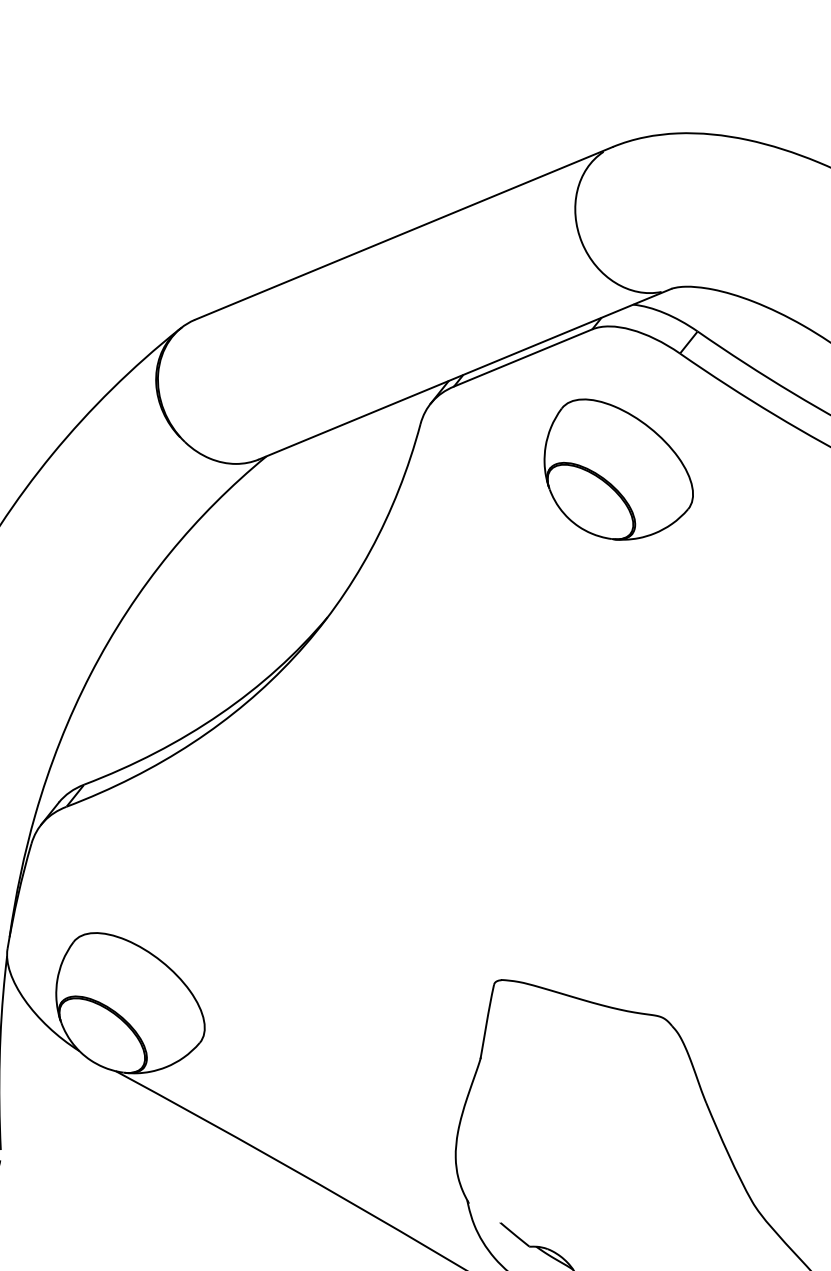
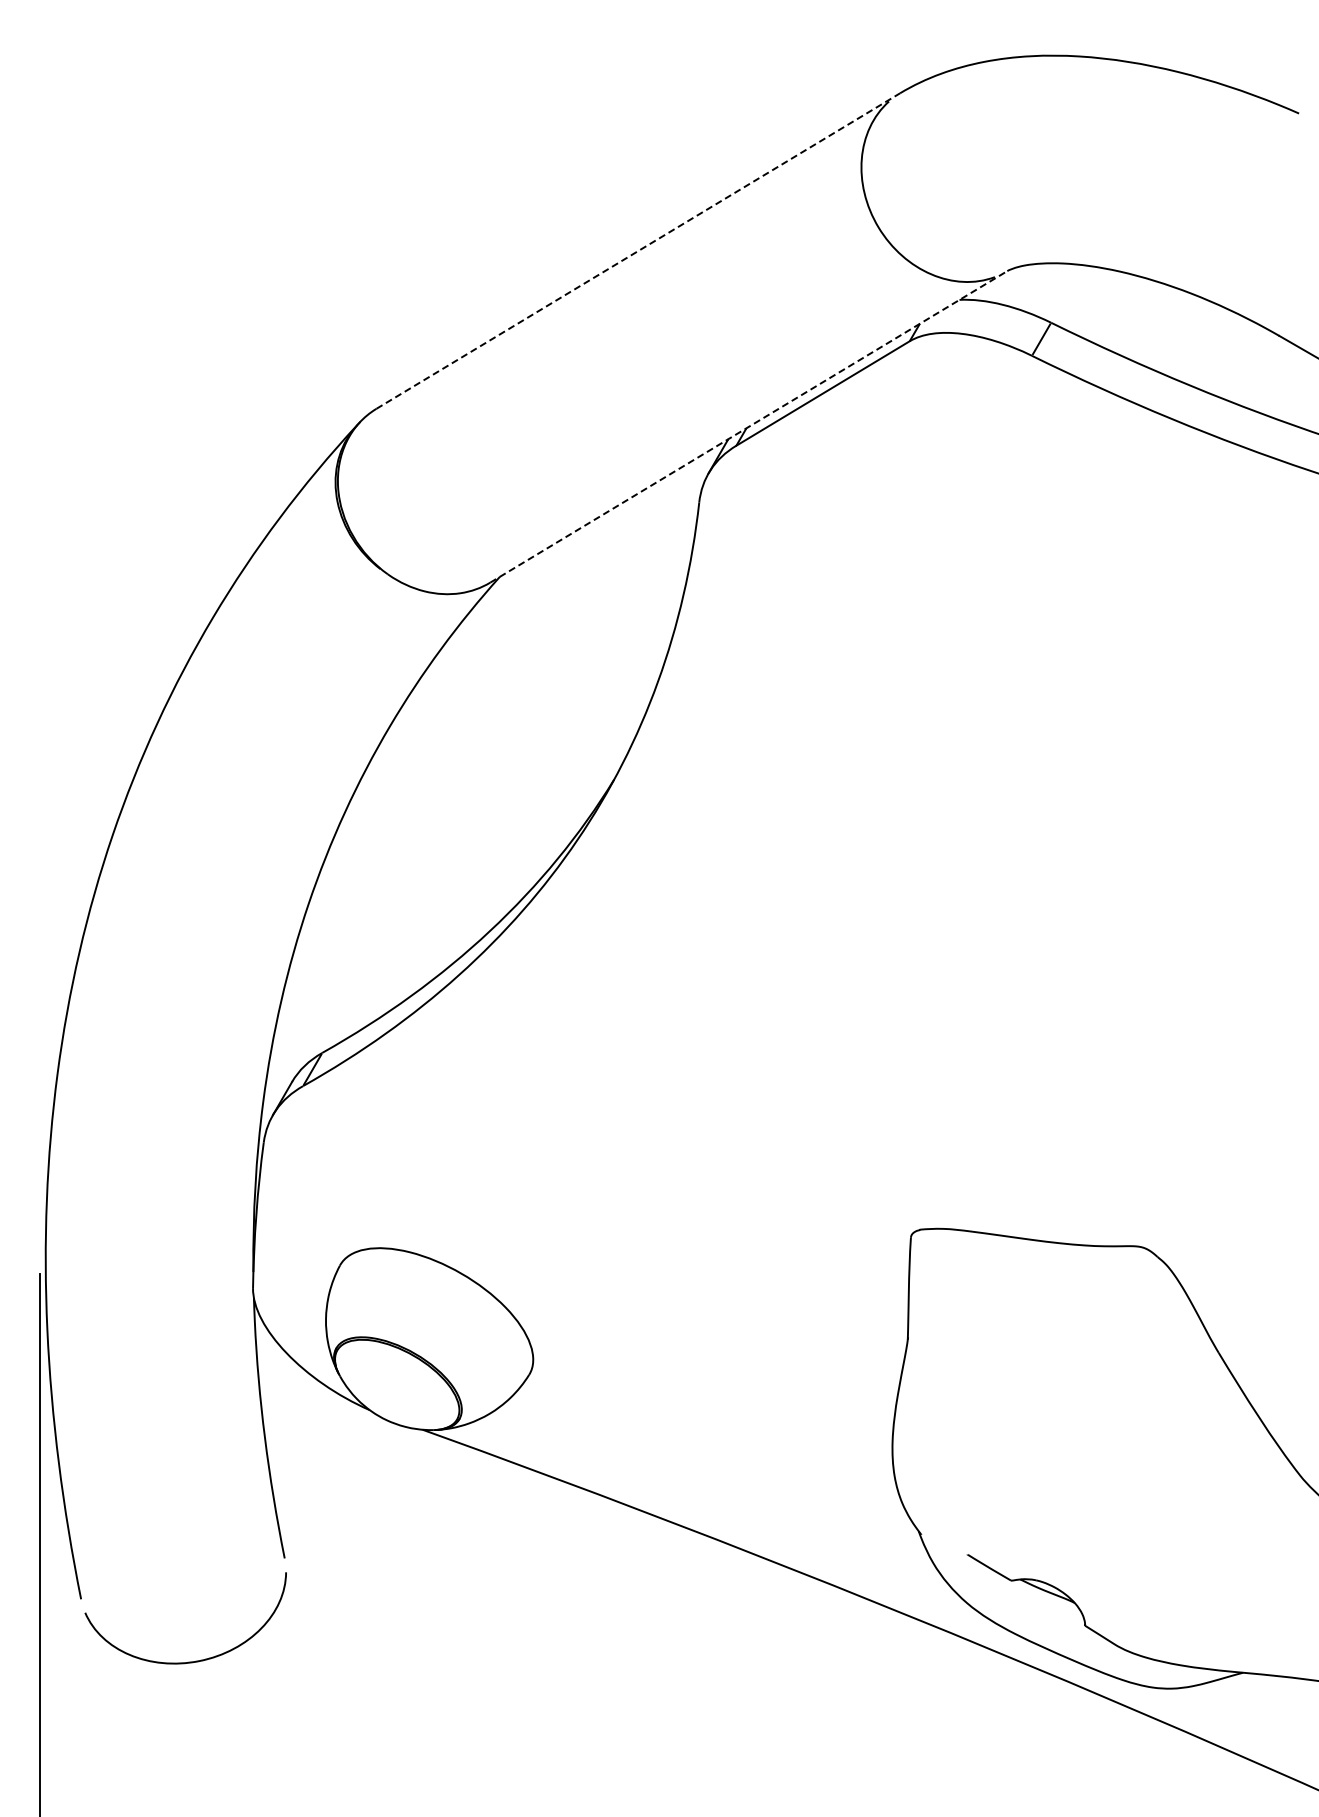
line: (403, 233) -> (638, 251), solid -> dashed
line: (464, 373) -> (748, 426), solid -> dashed
part: (619, 471) -> (974, 526), removed

